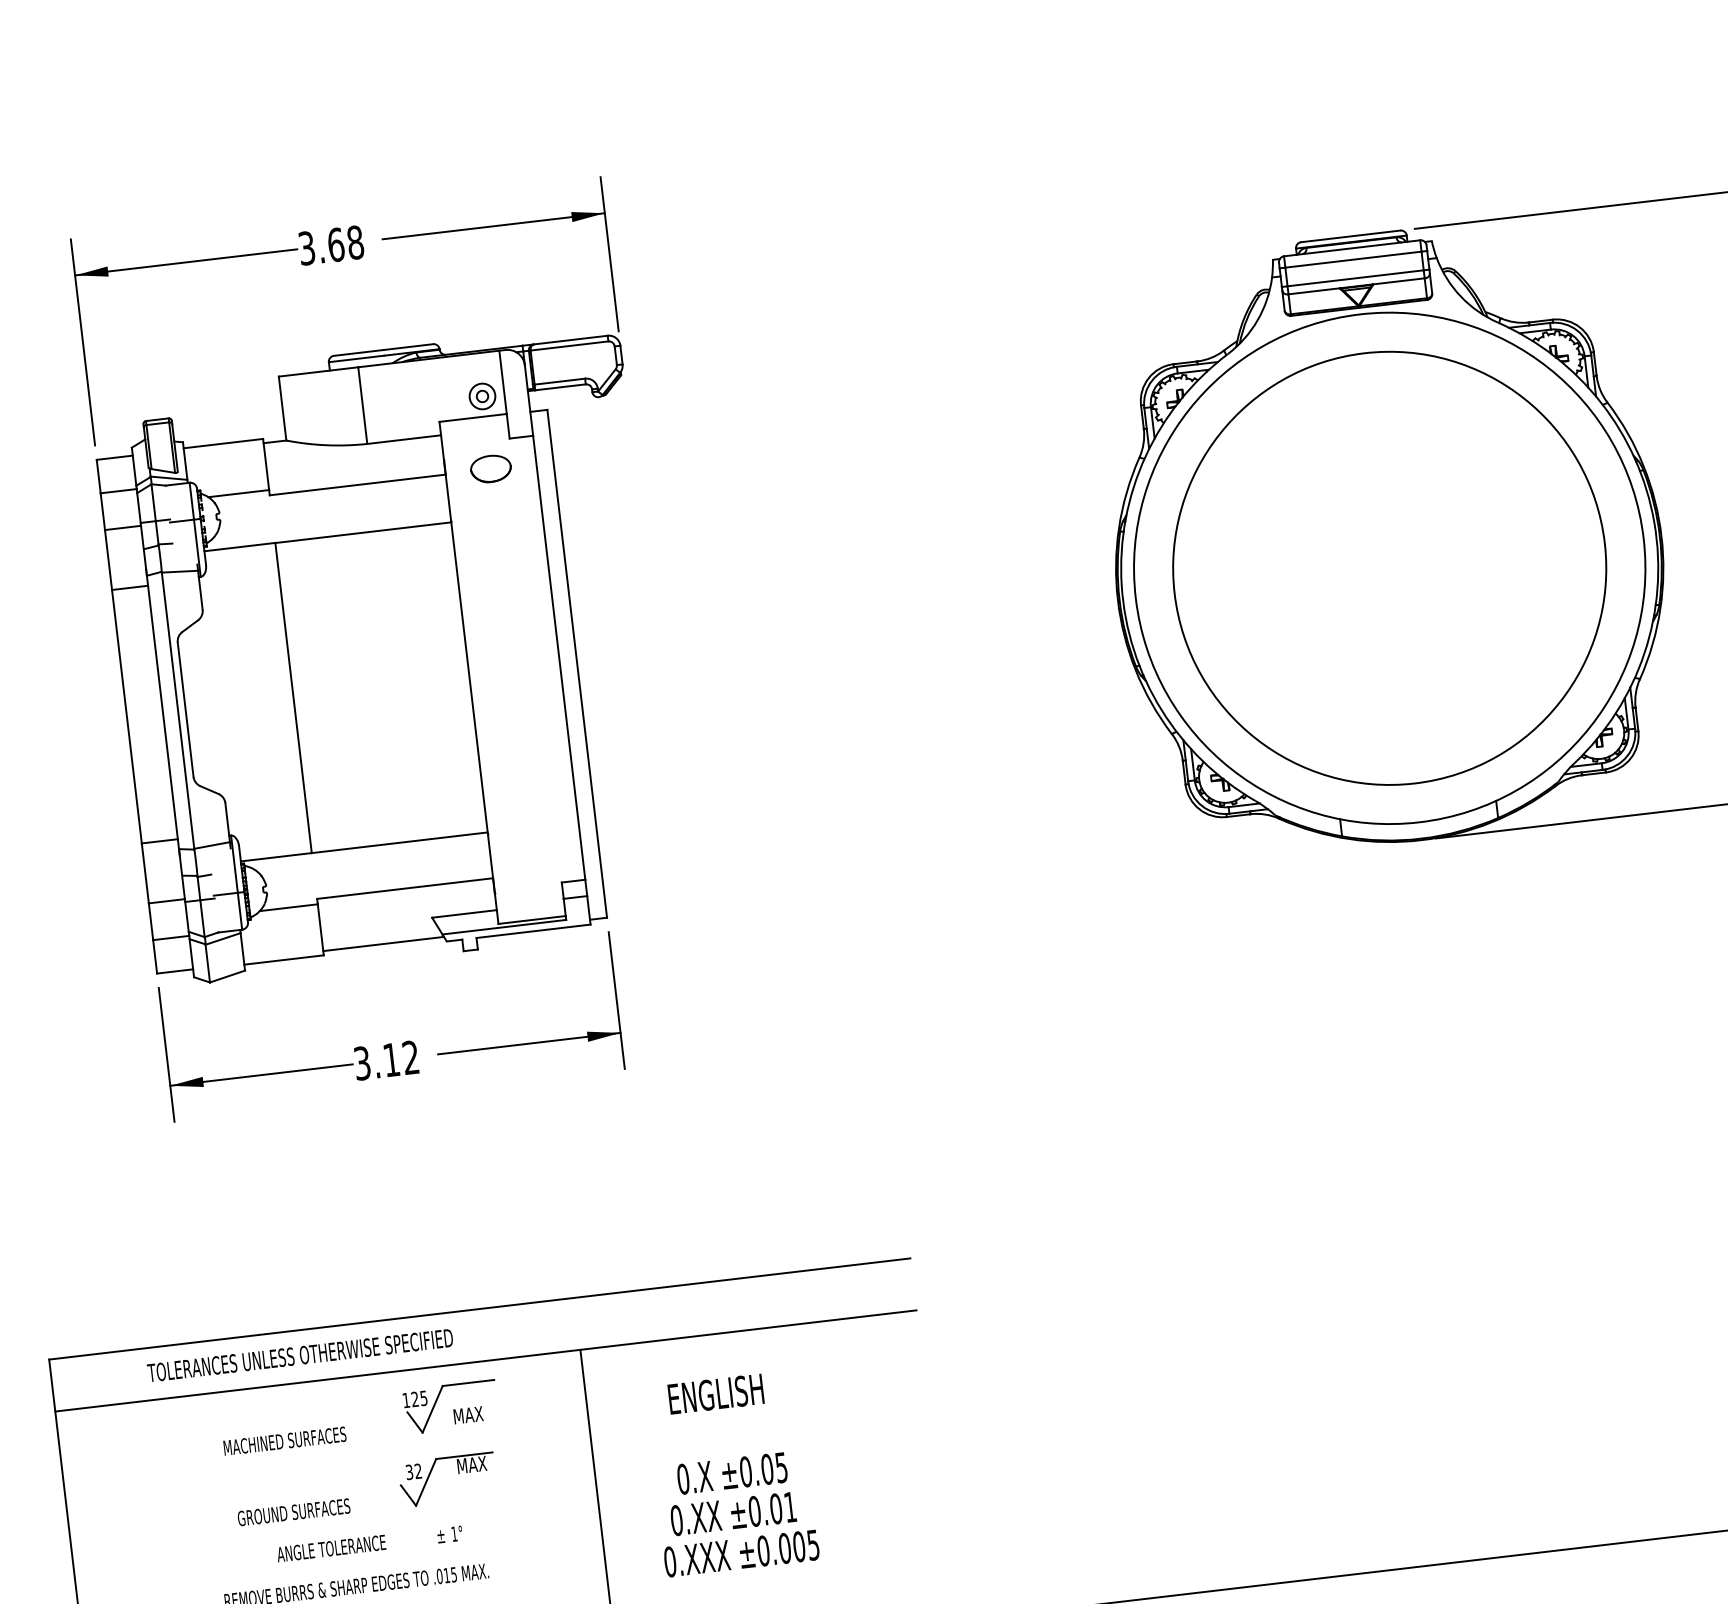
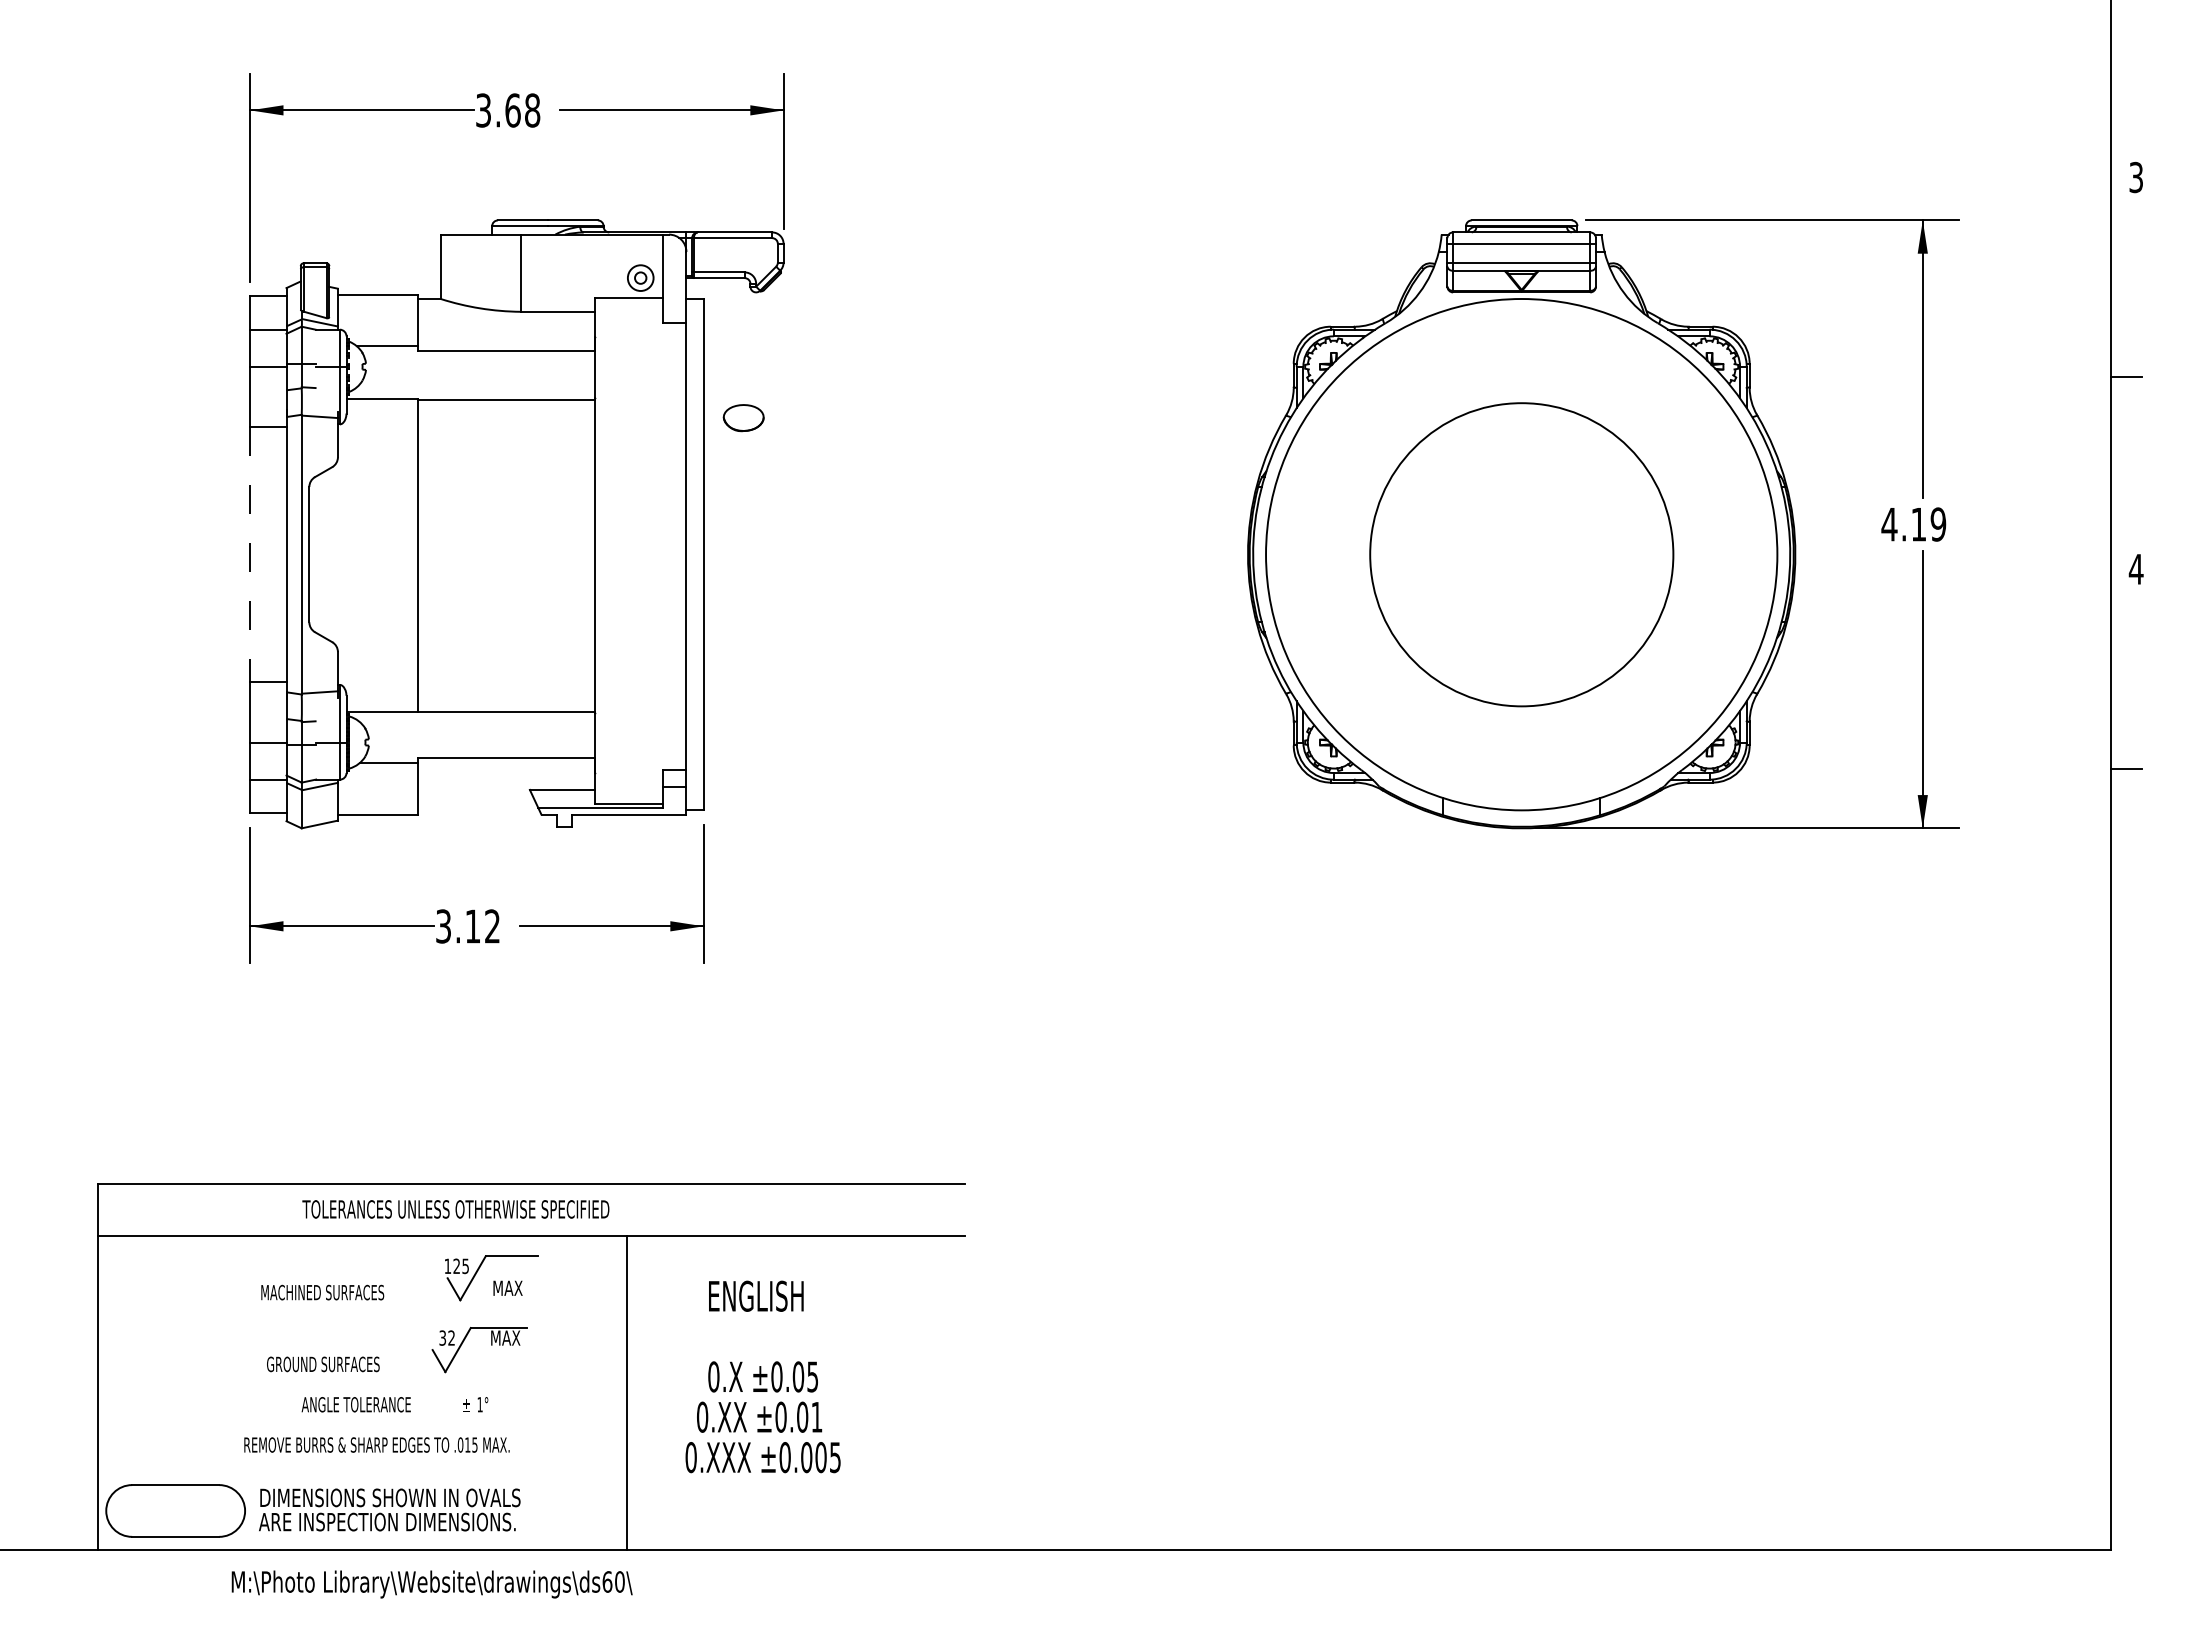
part: (490, 469) -> (743, 418), moved
circle: (1389, 568) -> (1521, 554), size x0.7
line: (127, 716) -> (250, 554), solid -> dashed
line: (383, 944) -> (478, 810), removed
text: (299, 1355) -> (455, 1209), moved

